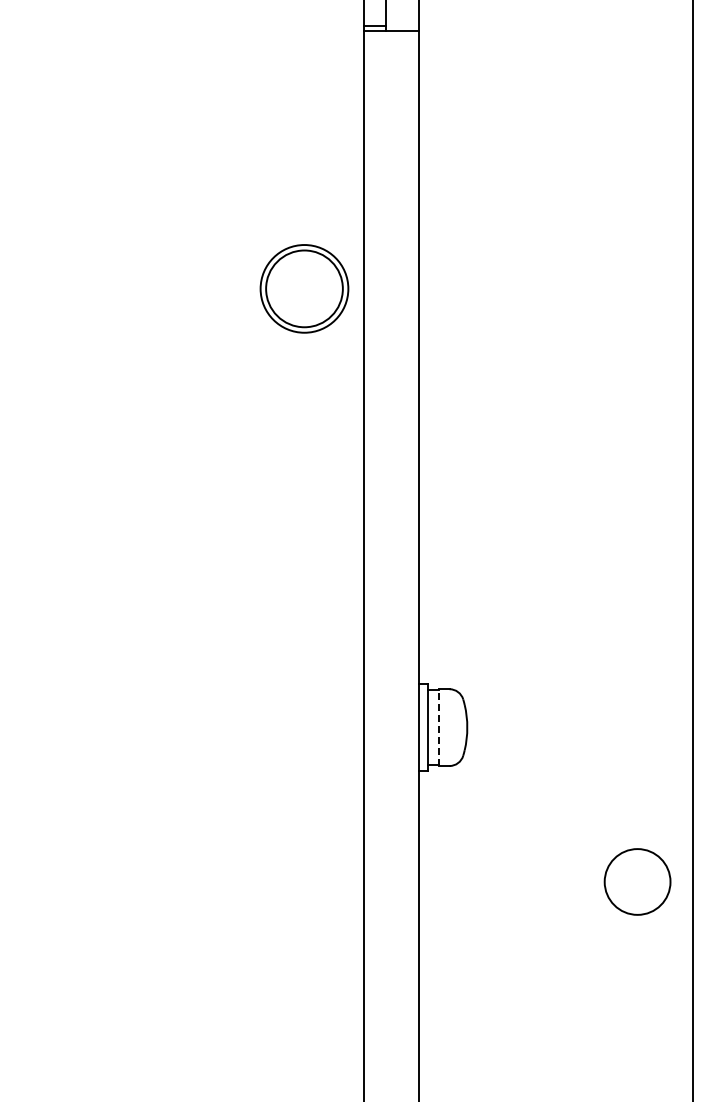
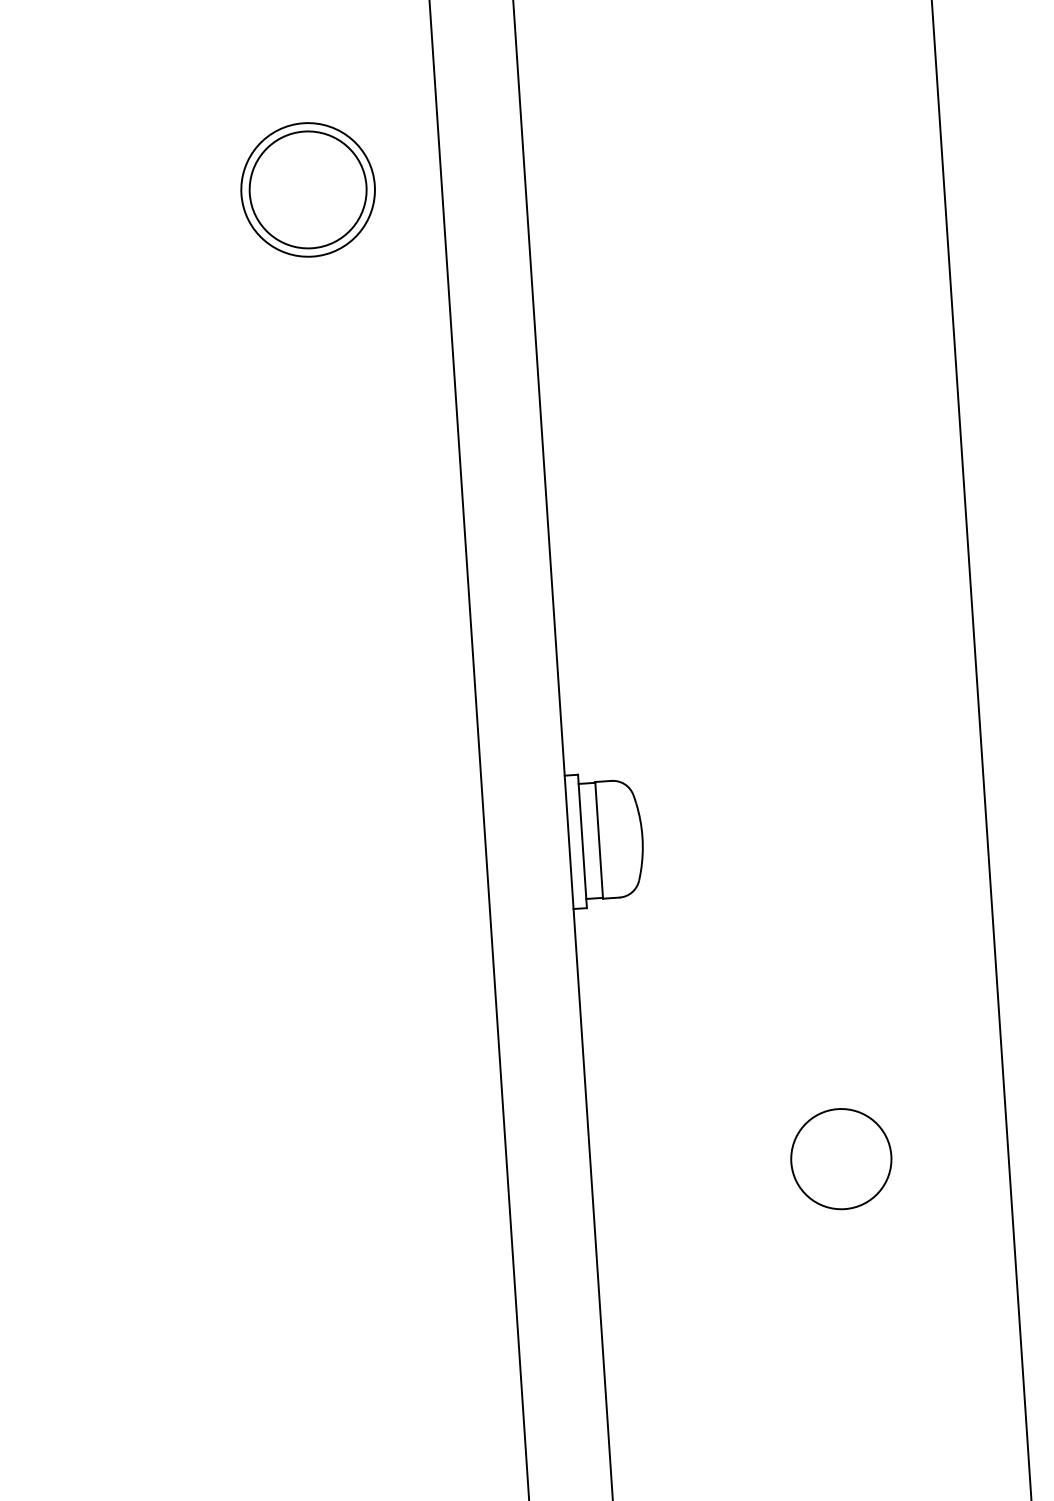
part: (304, 288) -> (308, 189), moved
line: (438, 727) -> (598, 840), dashed -> solid
circle: (637, 881) -> (841, 1158), moved

